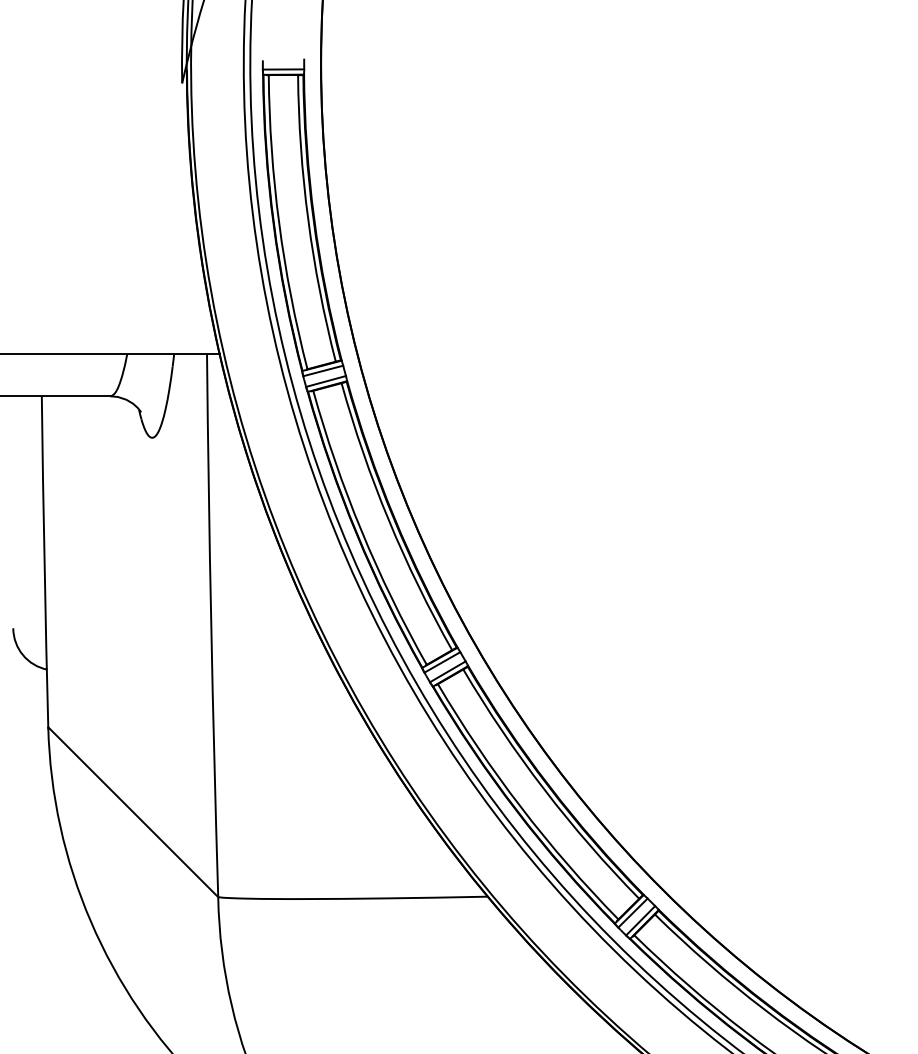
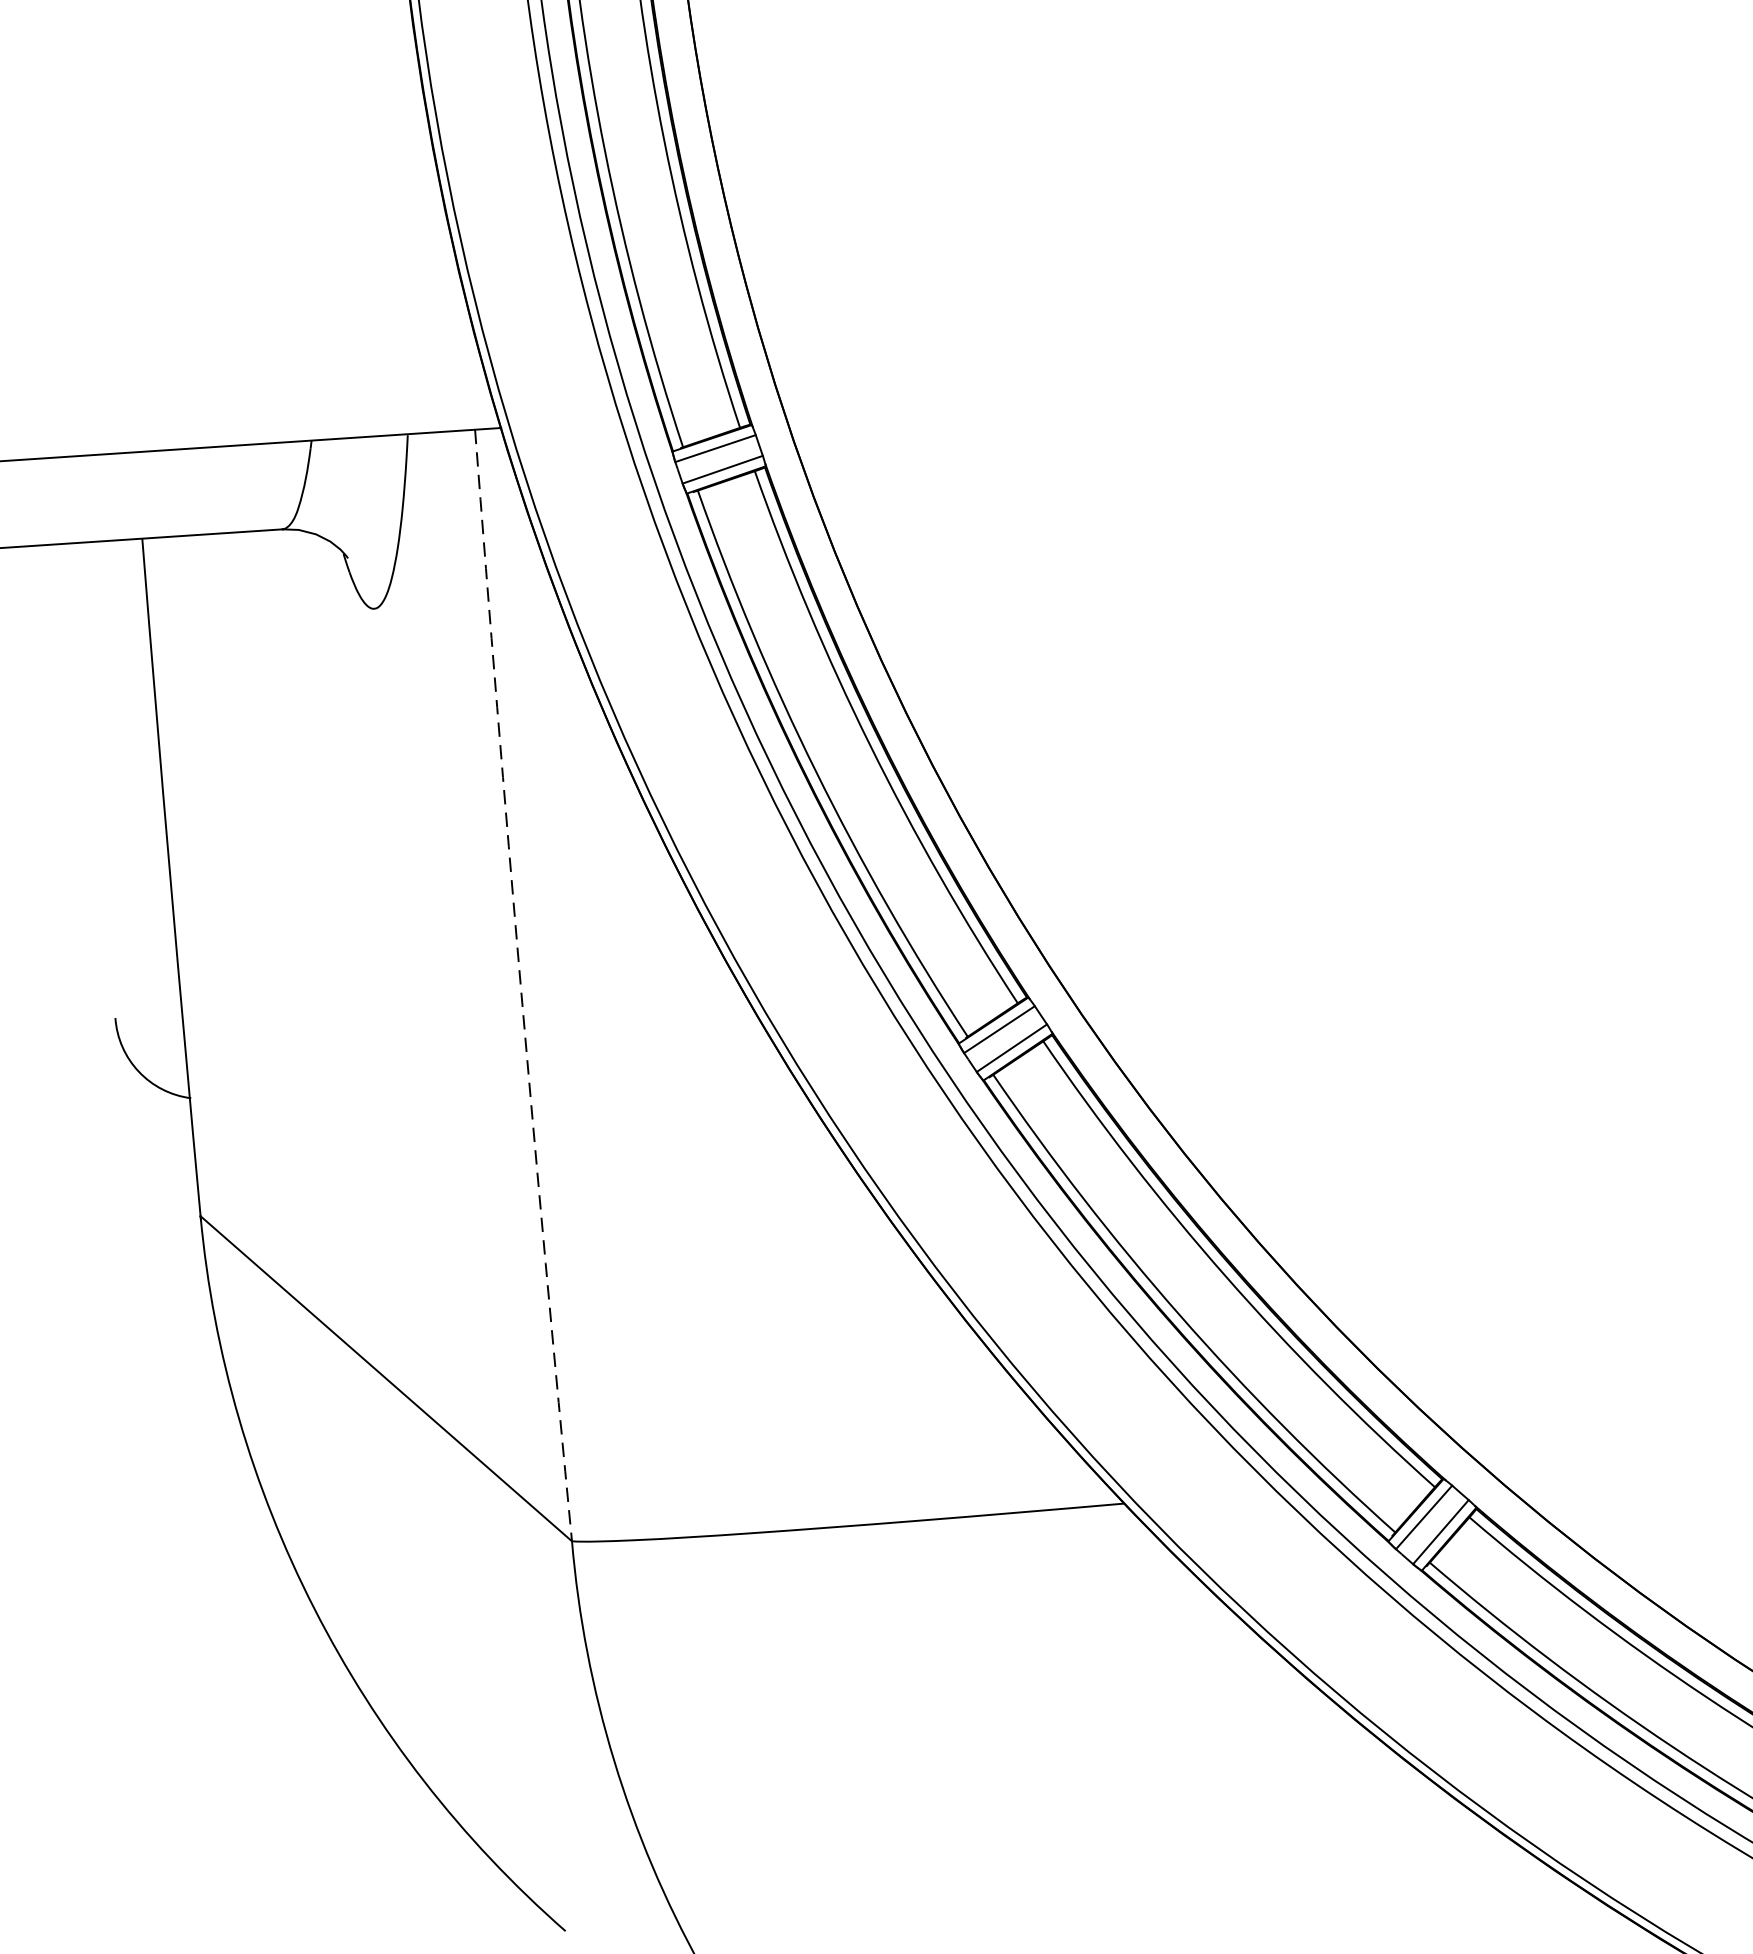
arc: (211, 625) -> (521, 985), solid -> dashed

